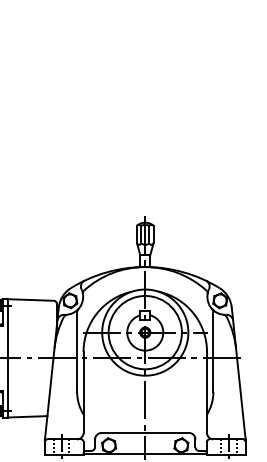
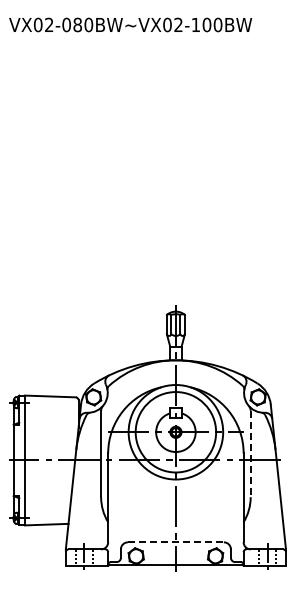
line: (213, 352) -> (250, 454), solid -> dashed
line: (144, 433) -> (175, 542), solid -> dashed

